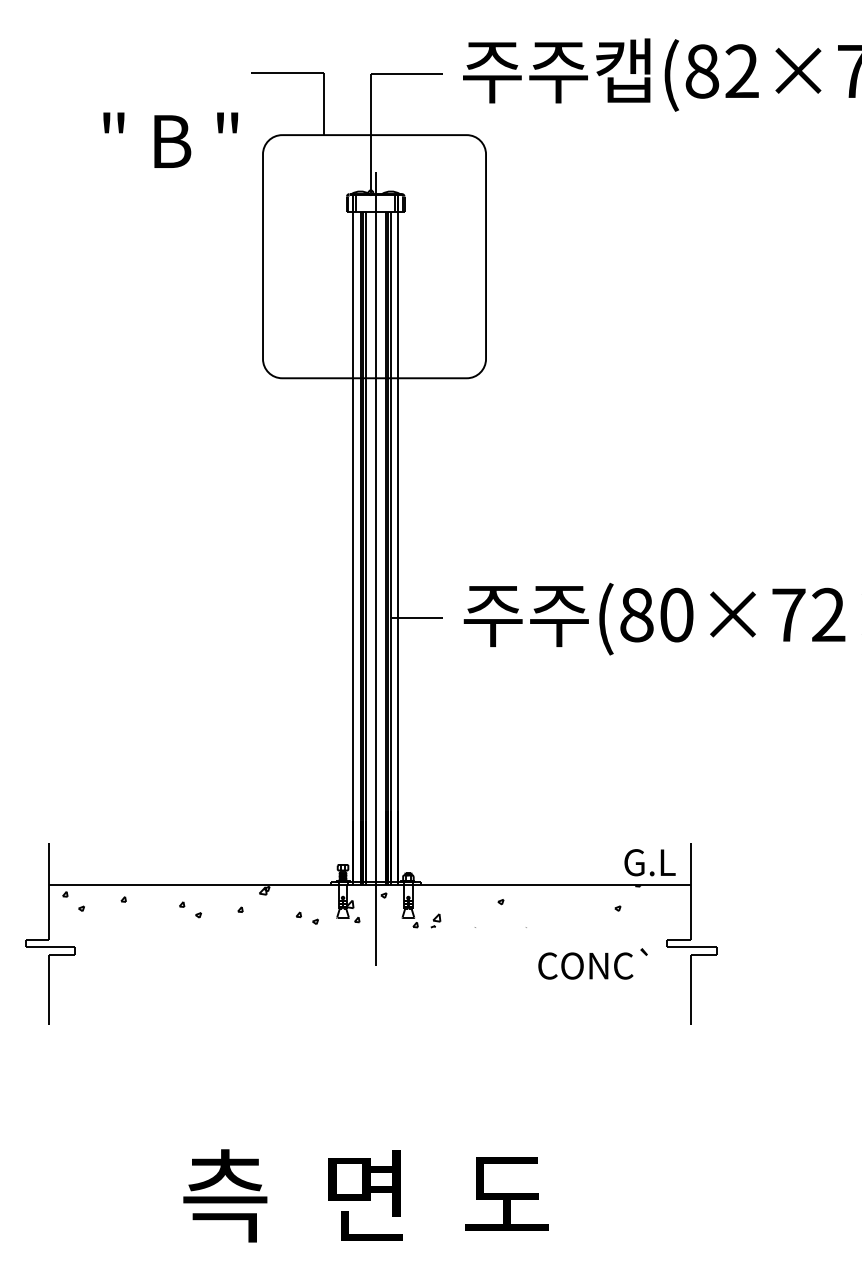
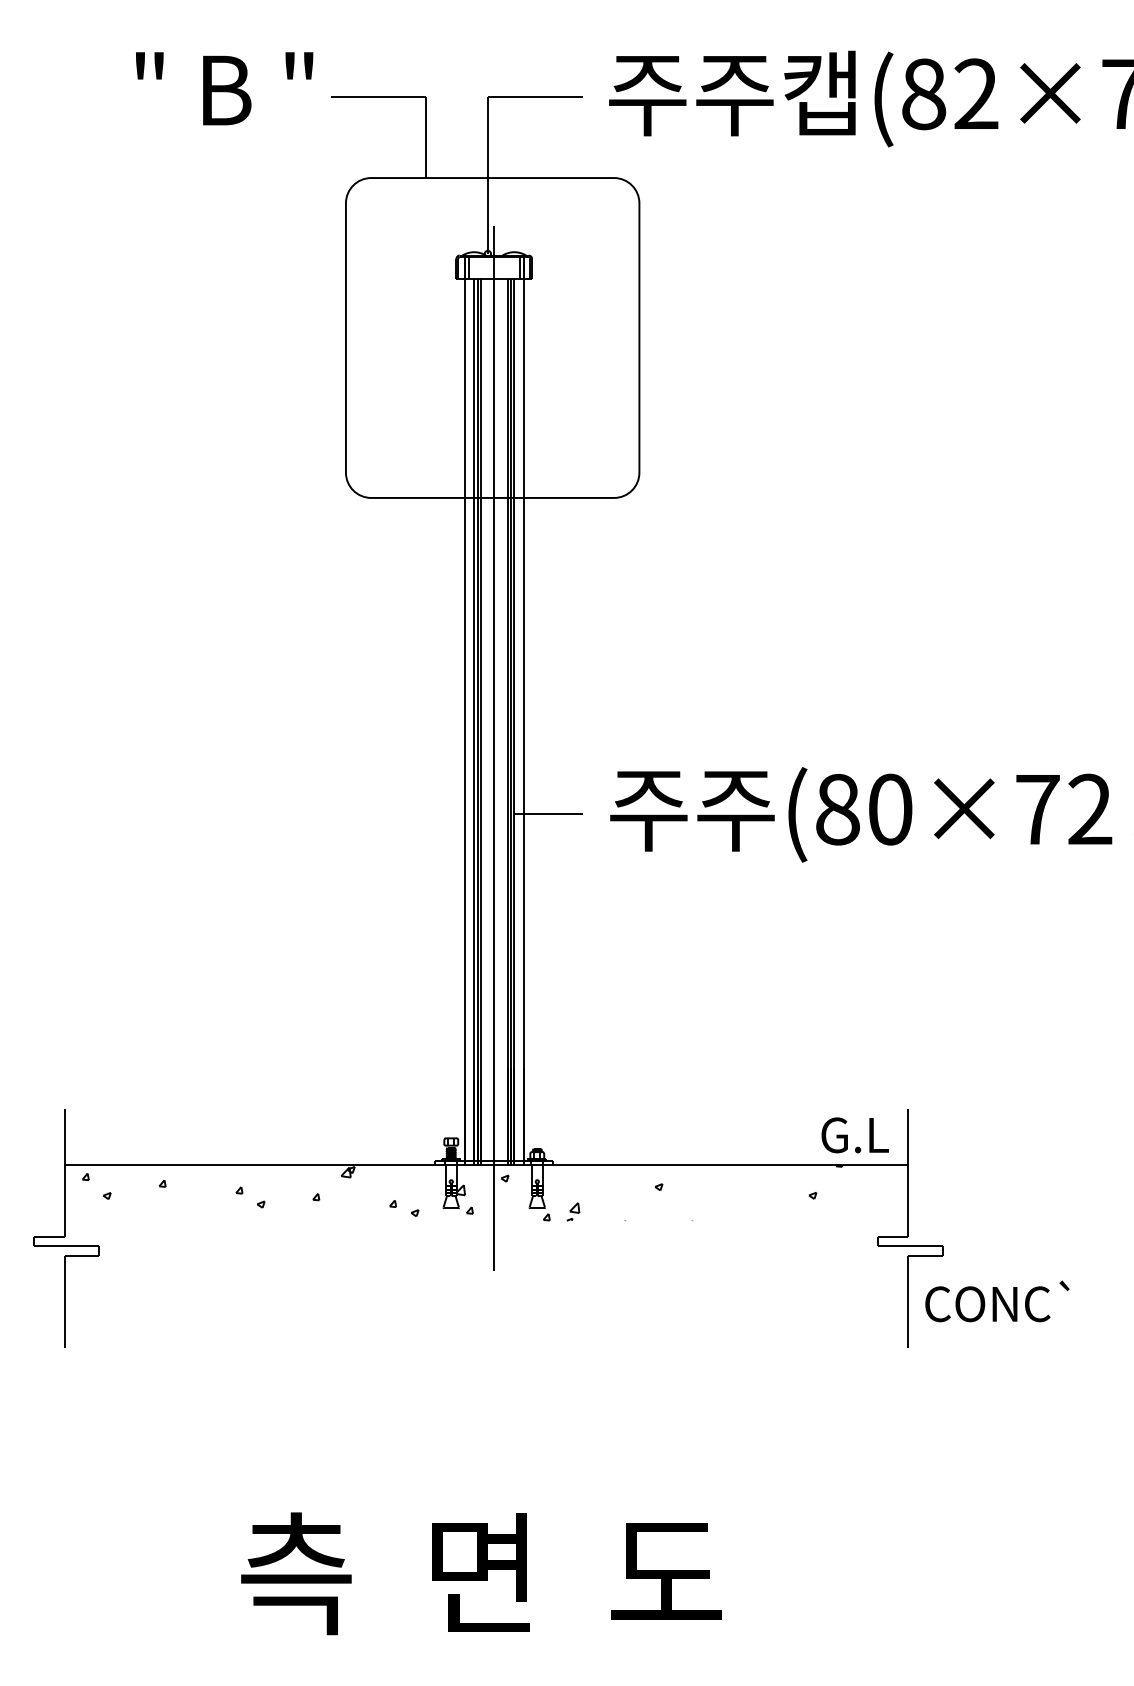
text: (170, 139) -> (224, 87), moved
text: (592, 963) -> (996, 1300), moved

